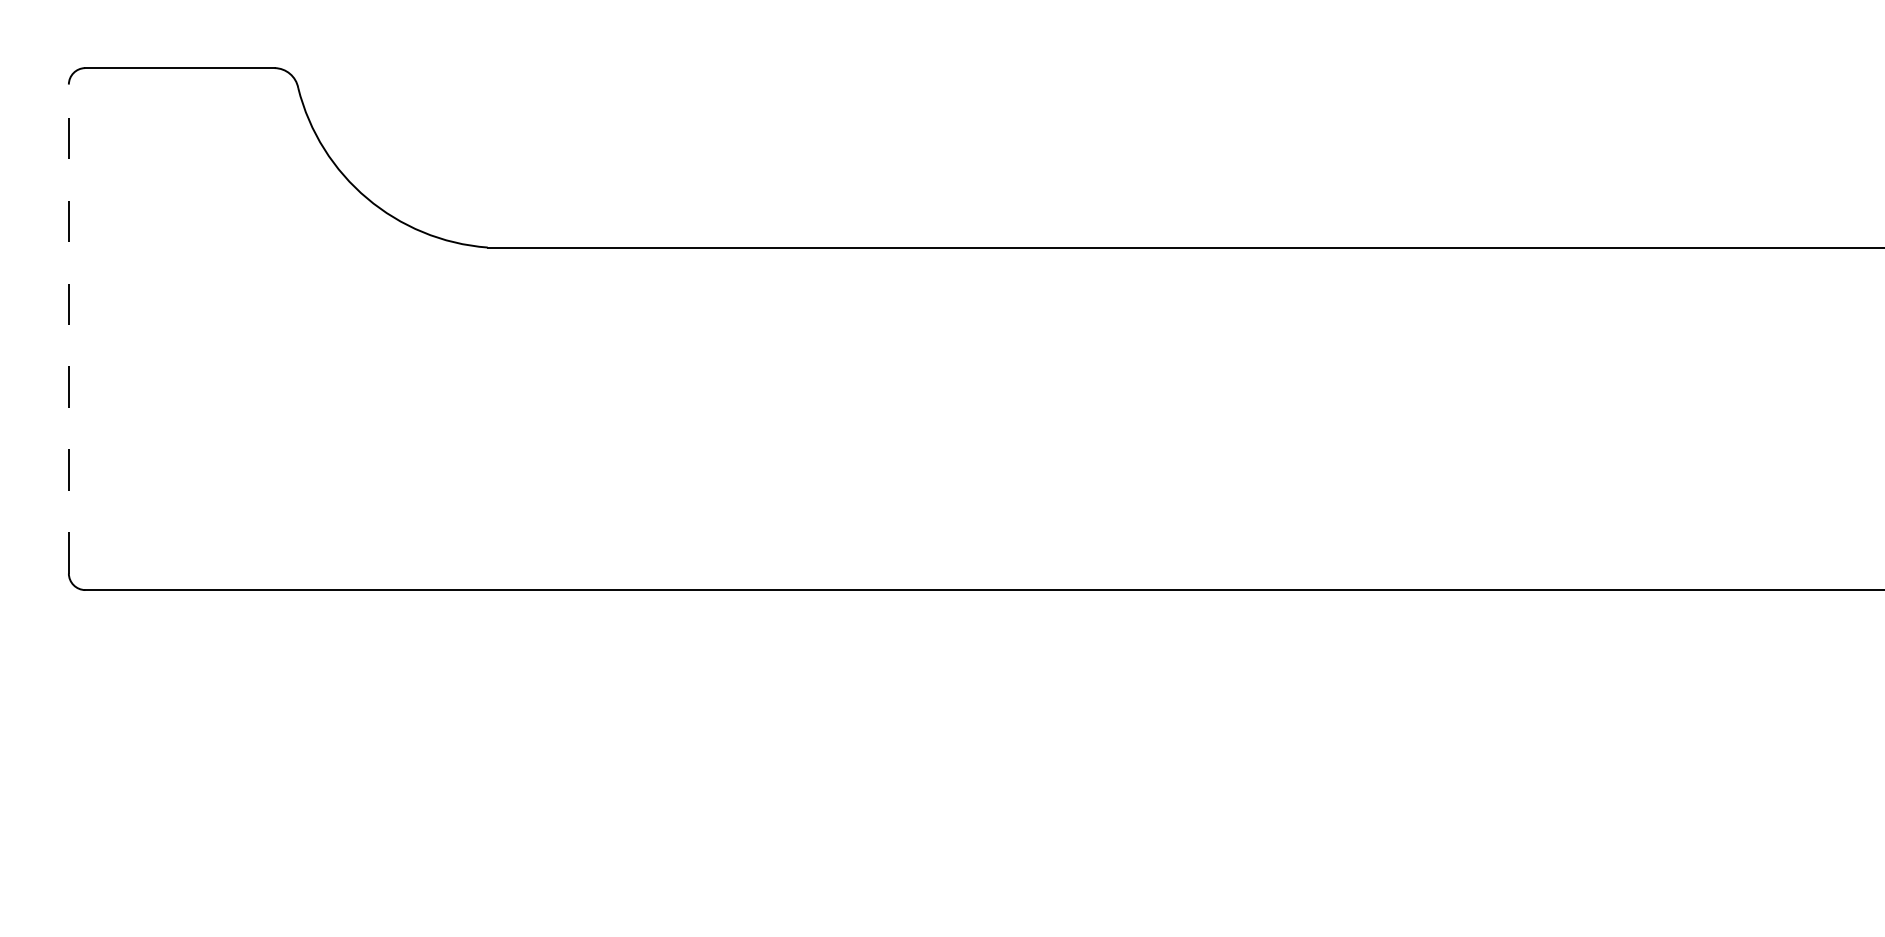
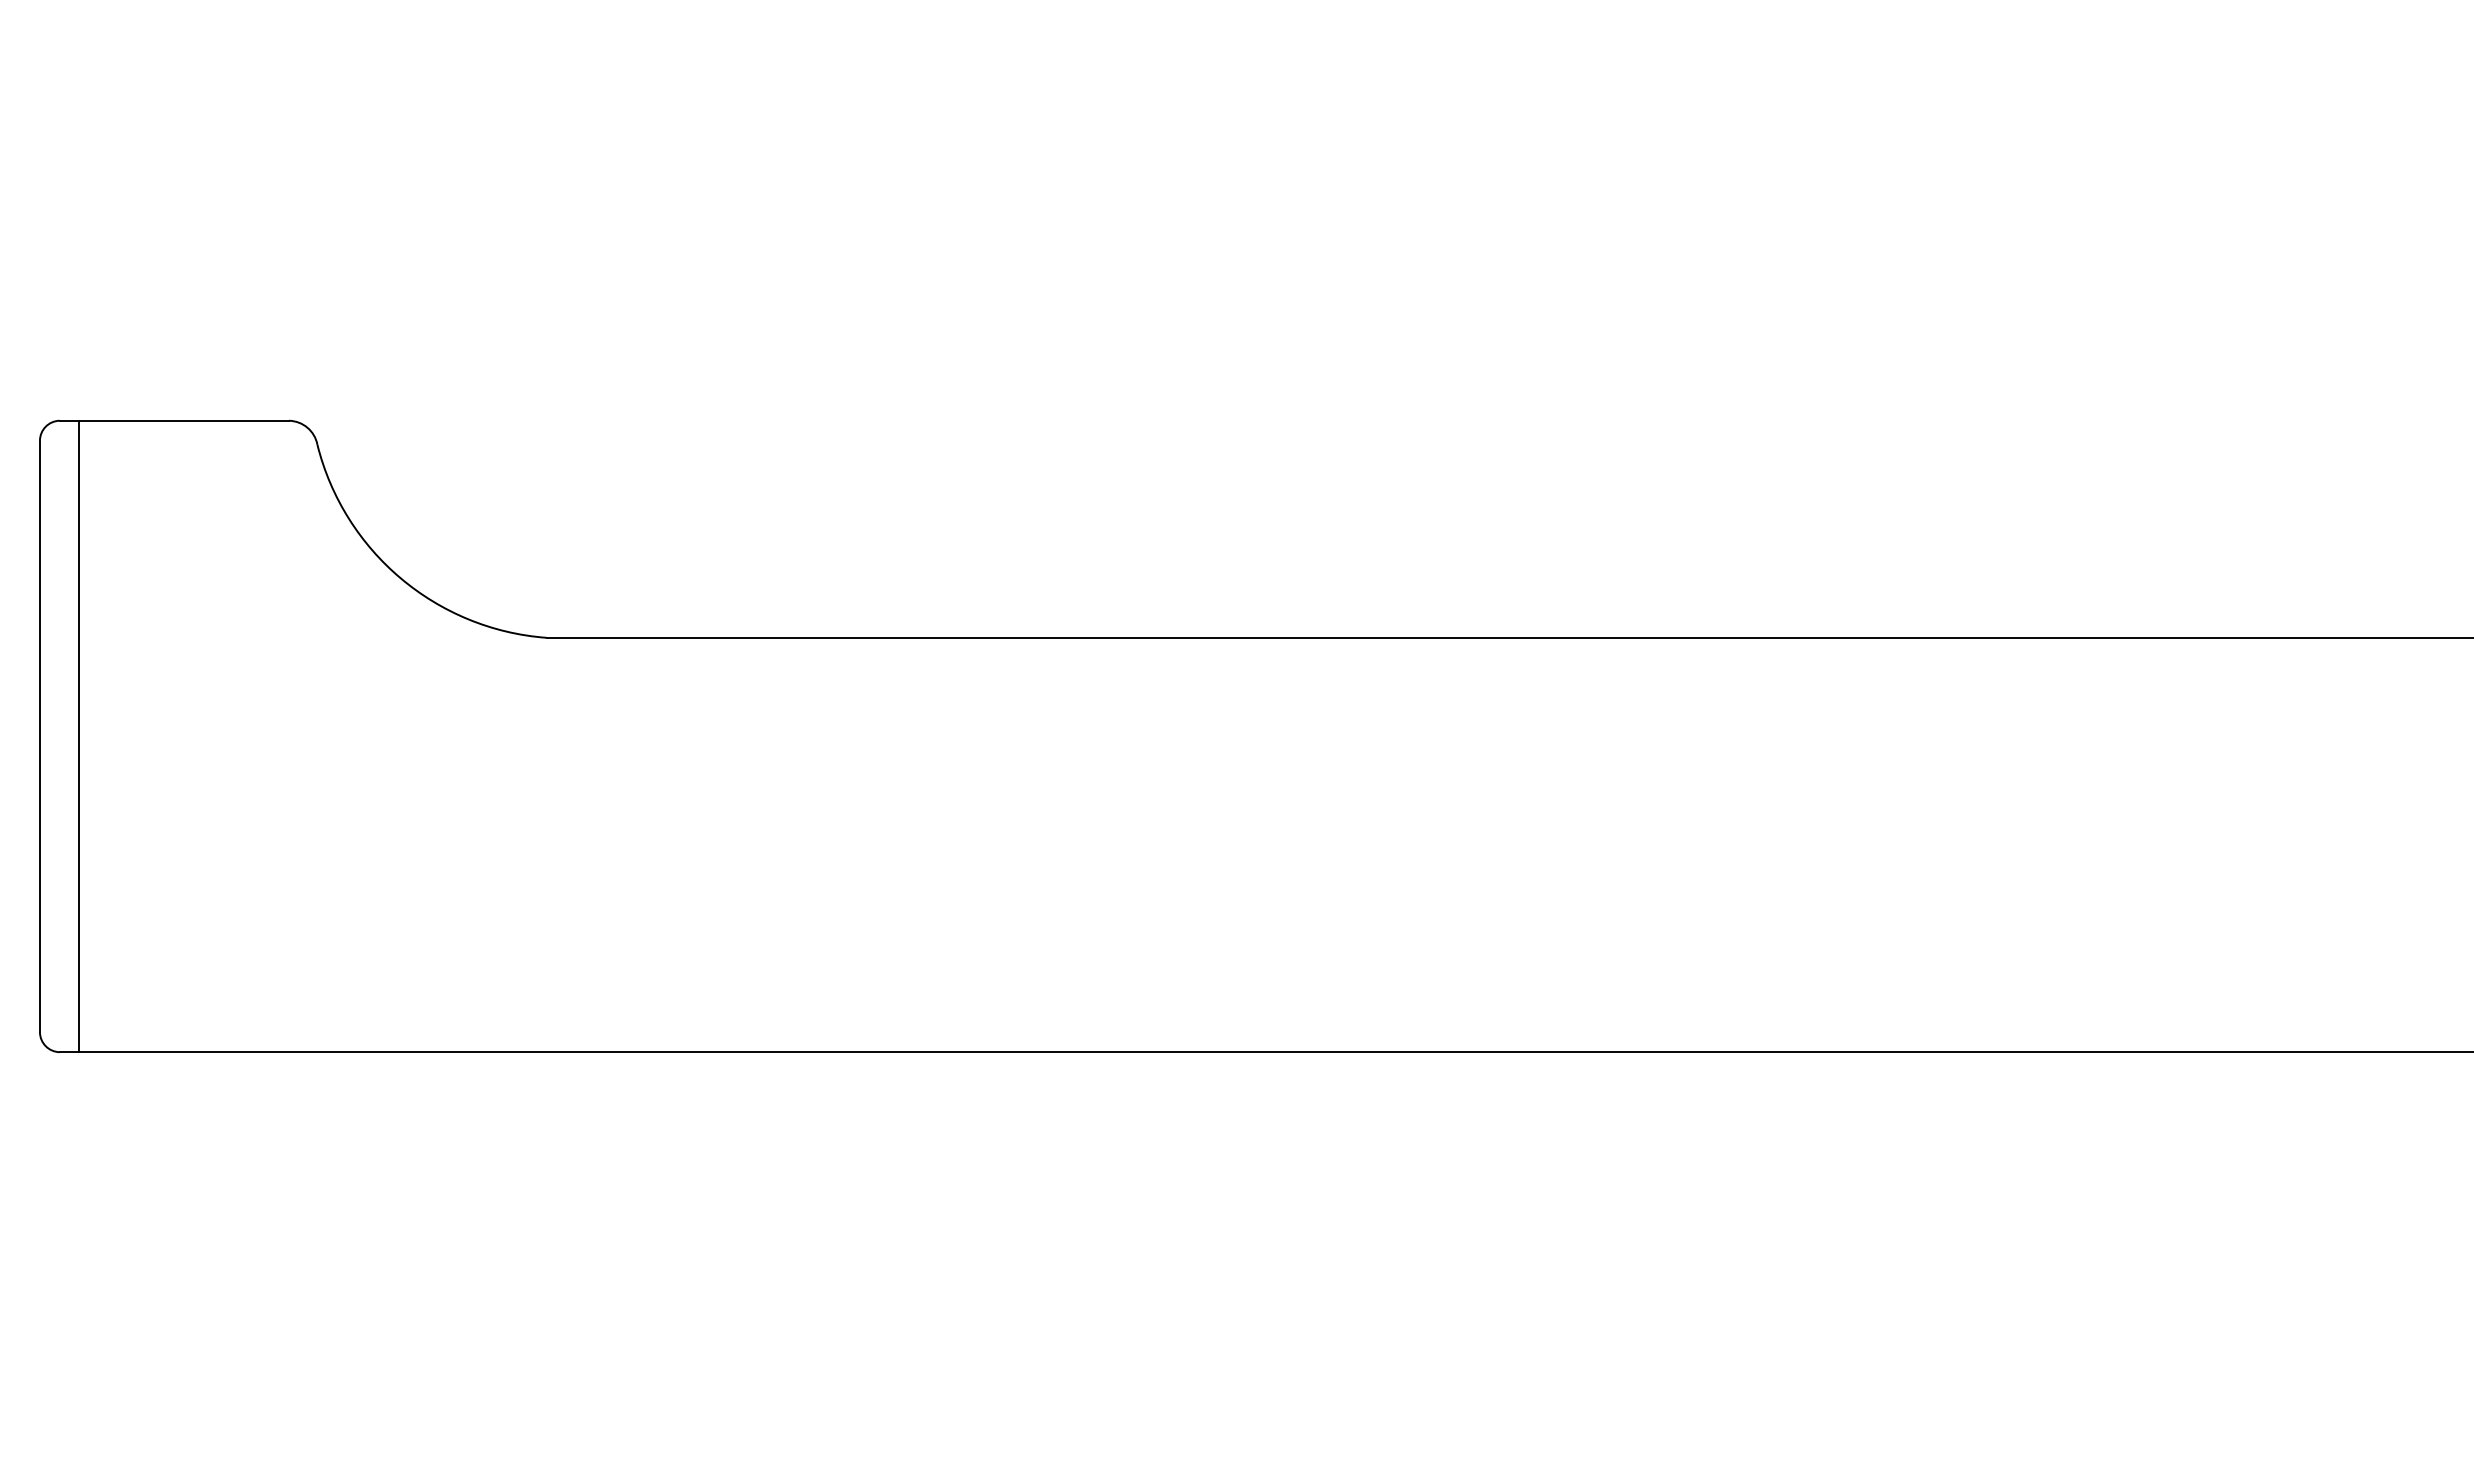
line: (69, 329) -> (40, 736), dashed -> solid
line: (101, 329) -> (79, 736), added

